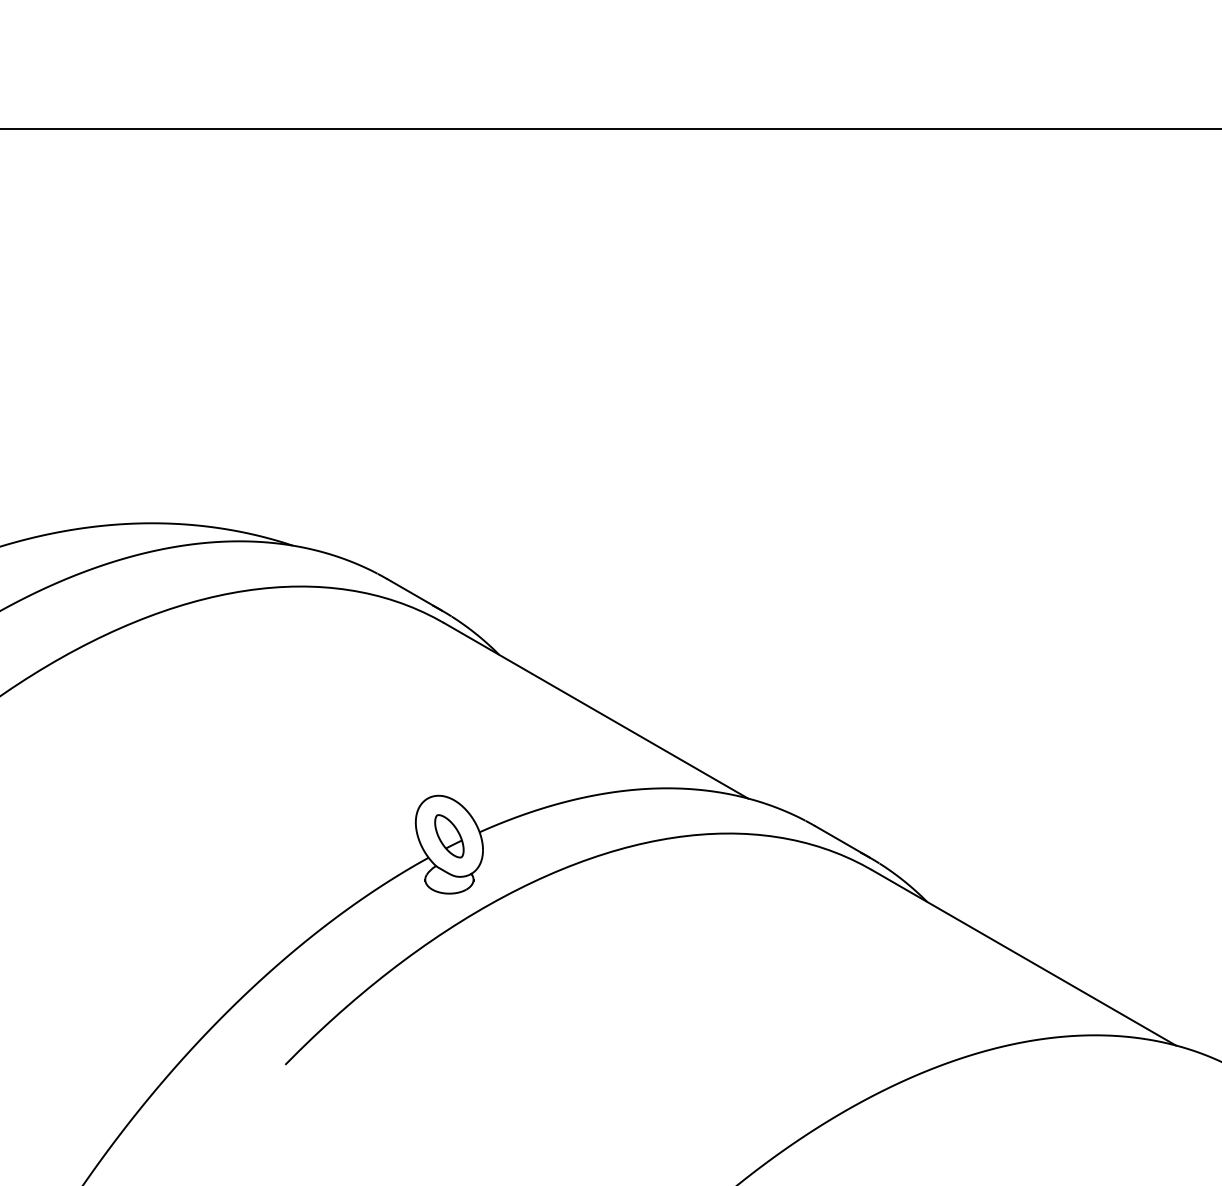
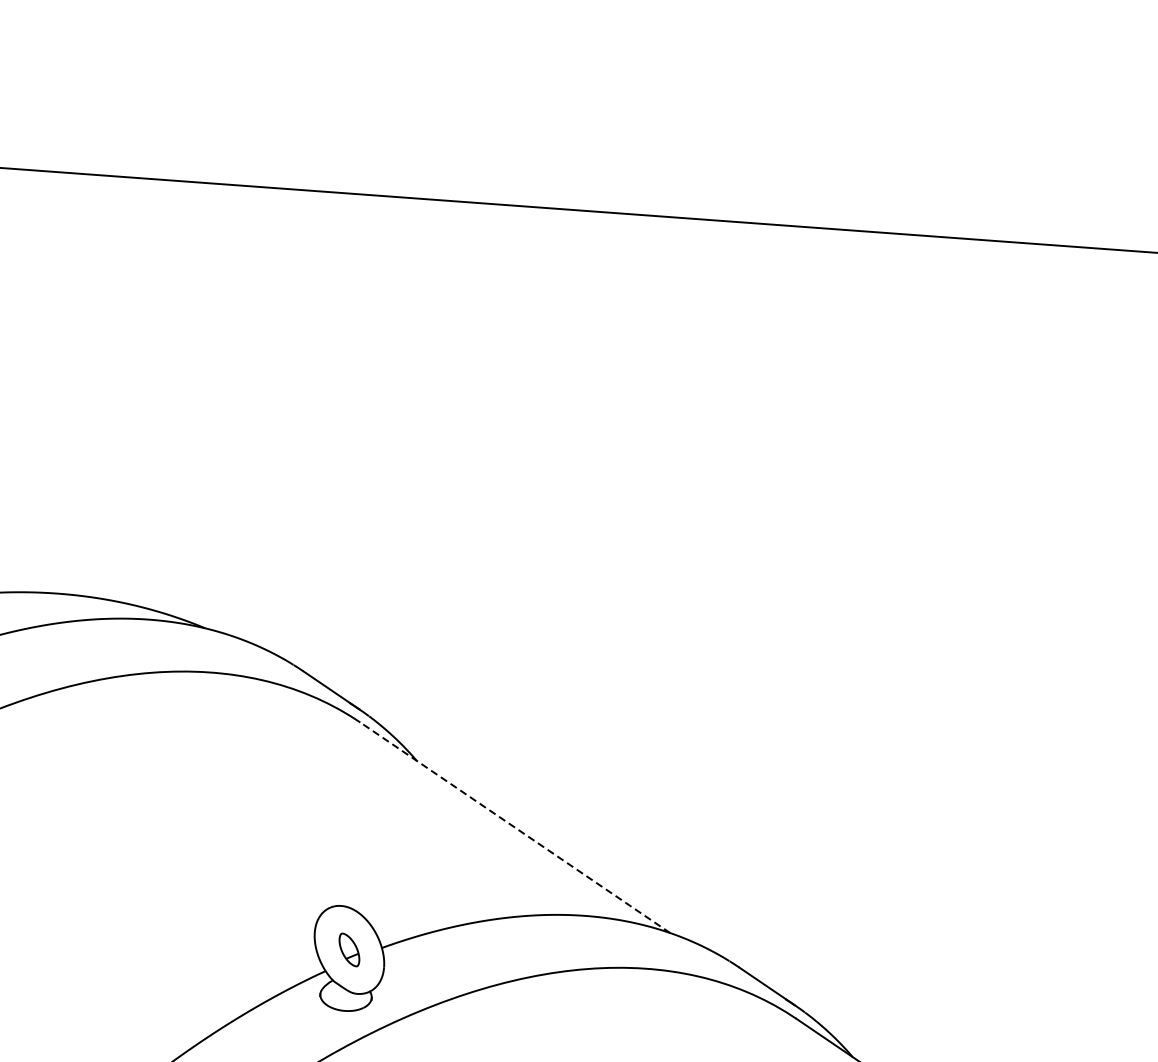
line: (596, 710) -> (515, 827), solid -> dashed
part: (449, 836) -> (349, 950), size x0.7

